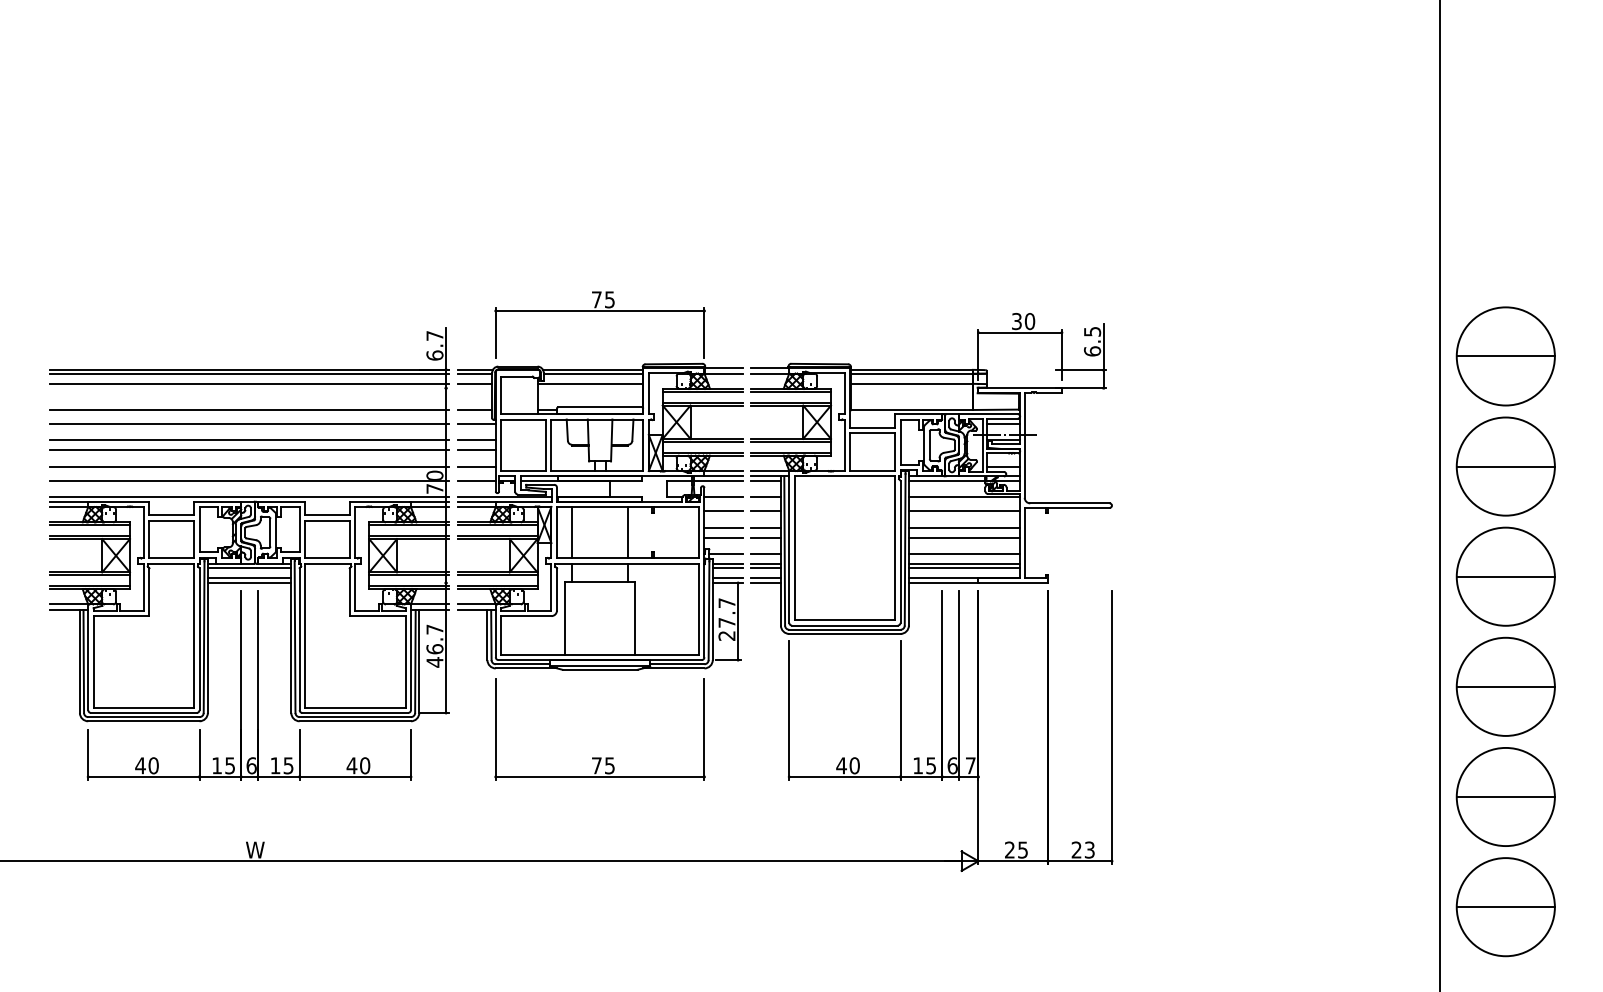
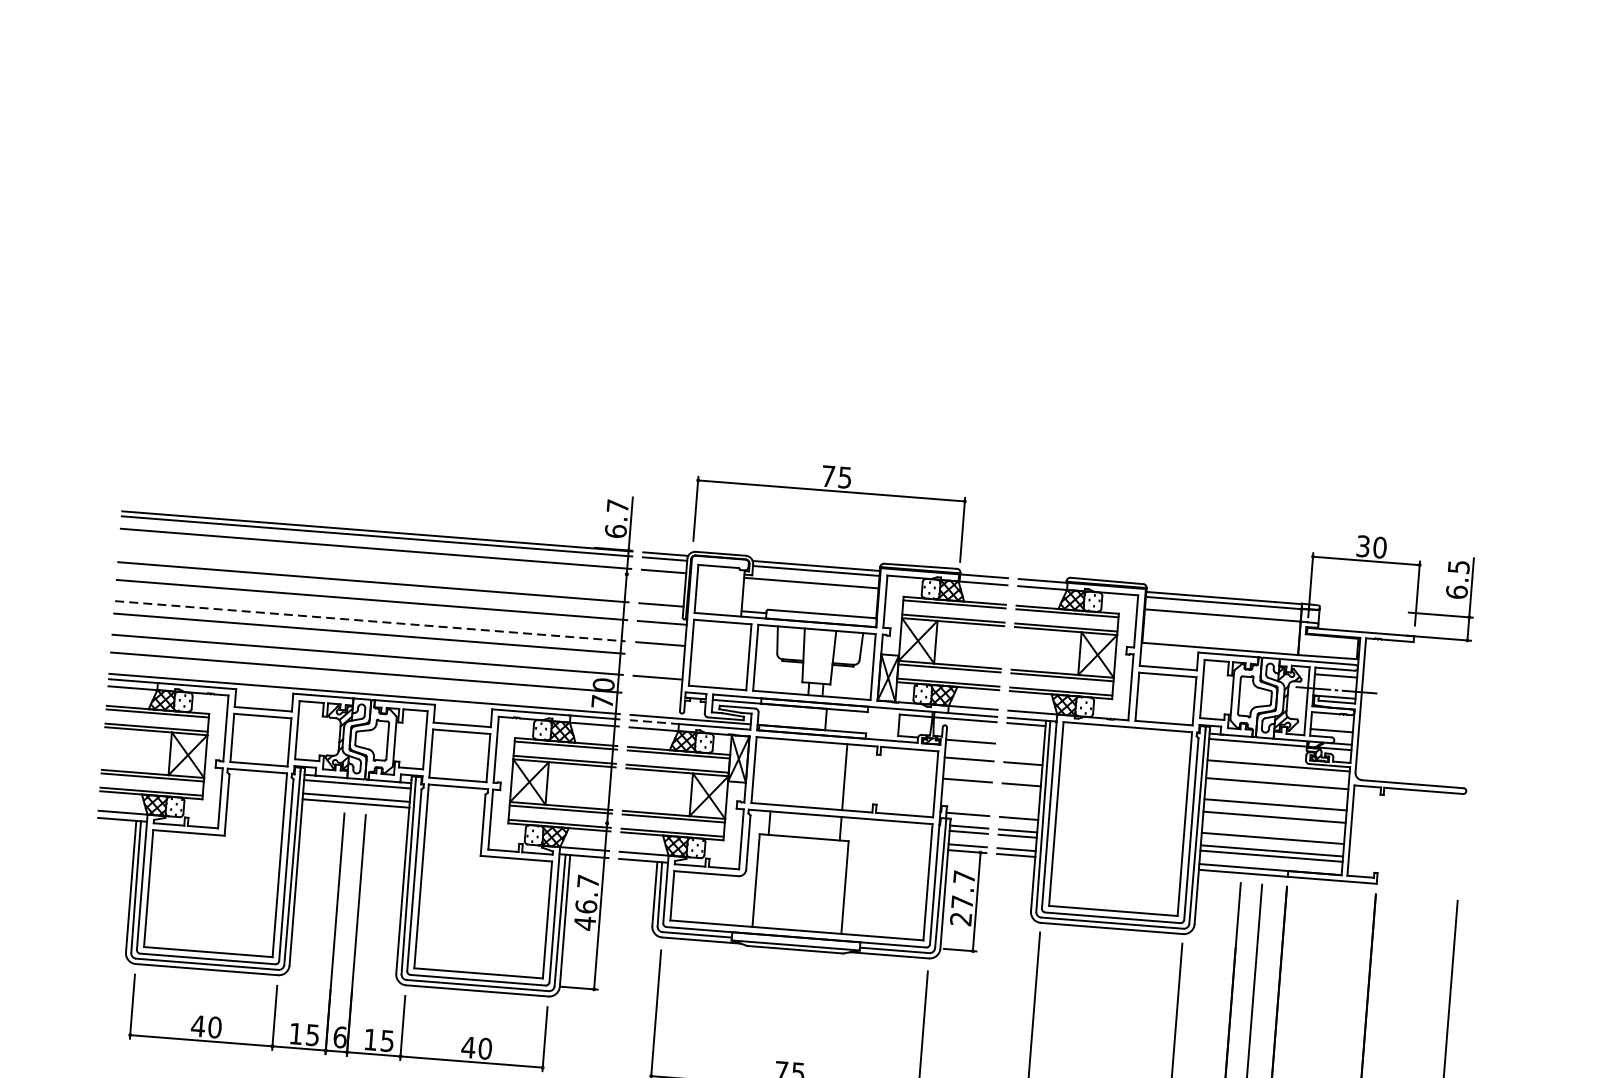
line: (249, 440) -> (370, 621), solid -> dashed
line: (476, 450) -> (659, 656), removed
line: (476, 480) -> (656, 695), removed
line: (765, 497) -> (1024, 746), removed
line: (477, 501) -> (655, 722), solid -> dashed
line: (572, 532) -> (773, 771), removed
line: (723, 537) -> (966, 792), removed
line: (765, 537) -> (1020, 797), removed

